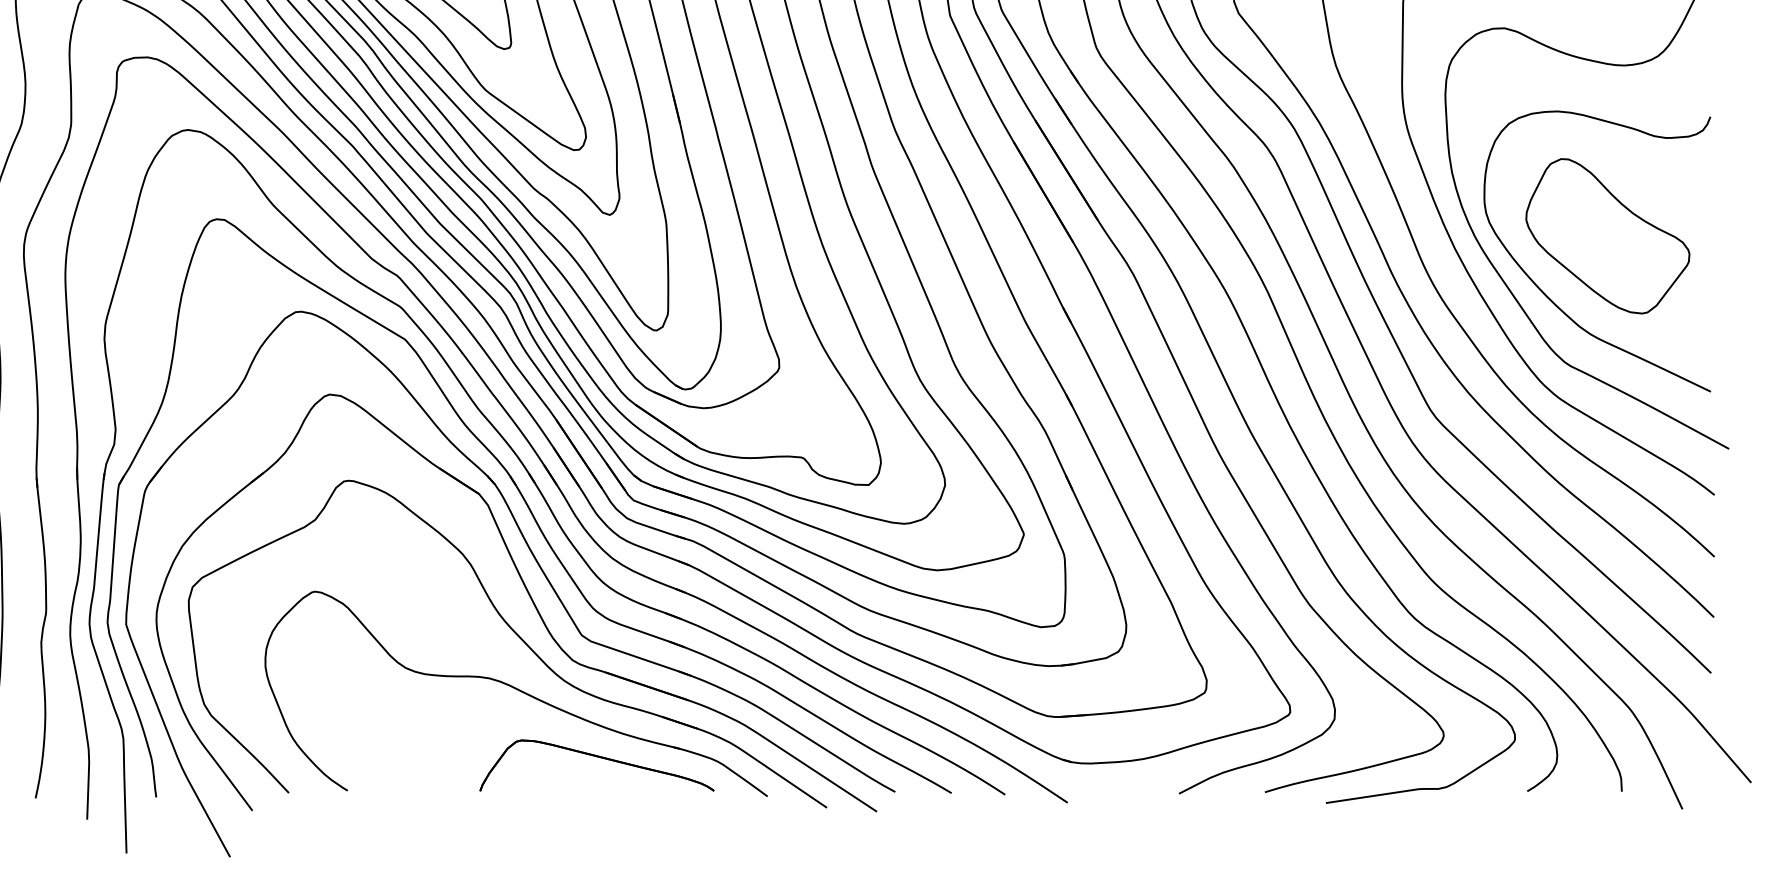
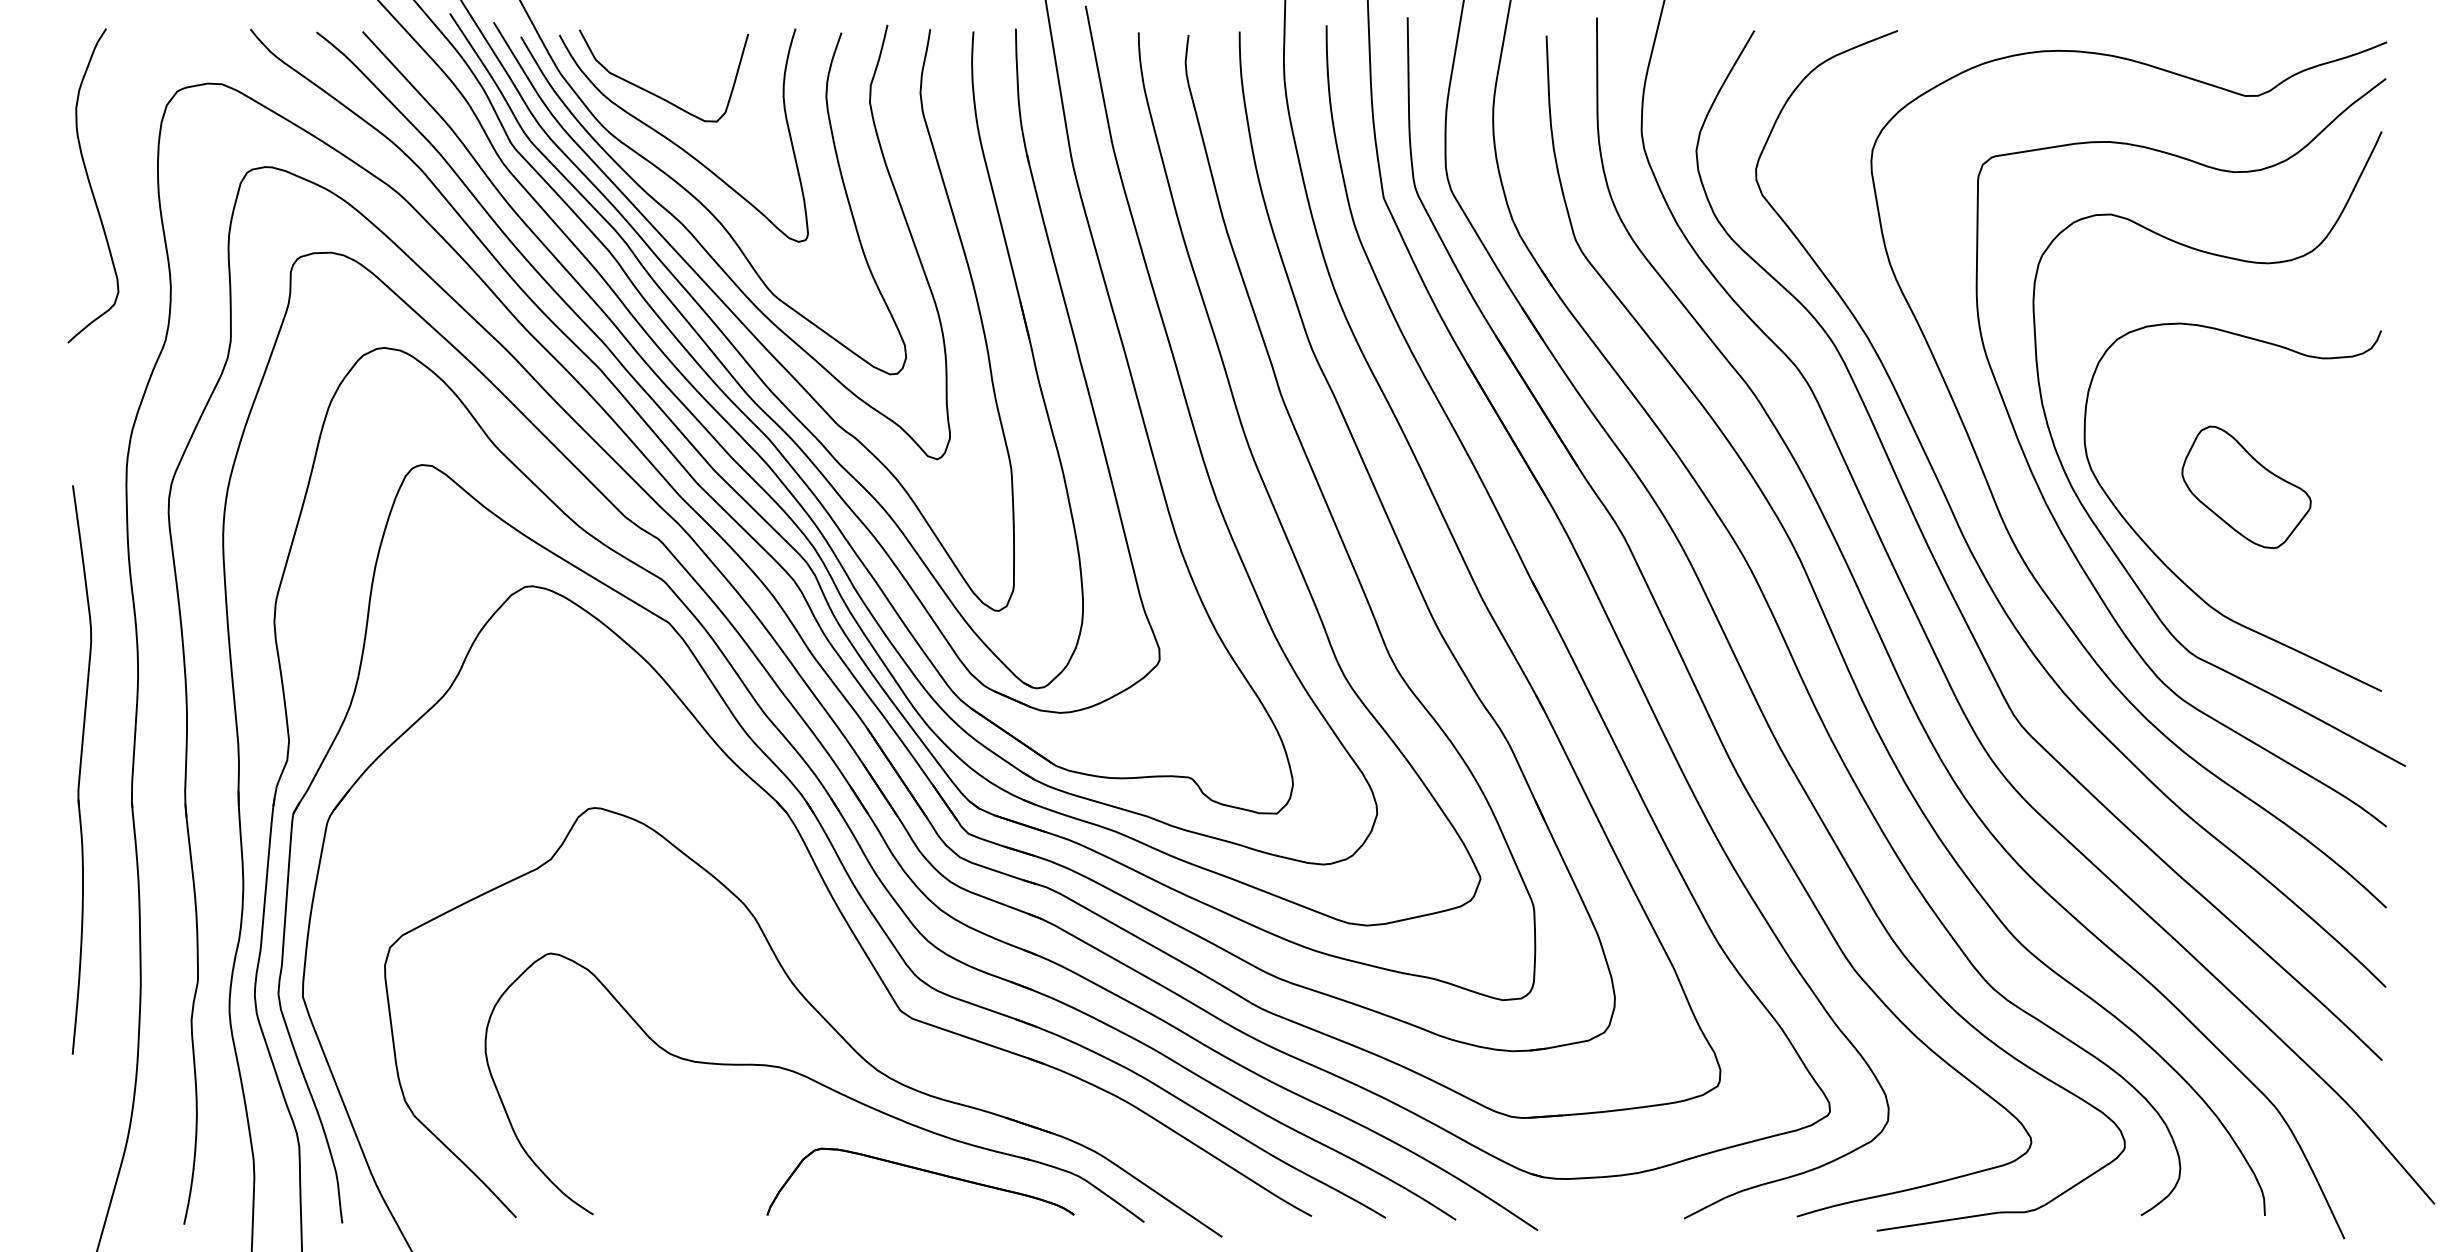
part: (1607, 236) -> (2246, 487), size x0.6
part: (529, 596) -> (831, 959), removed

